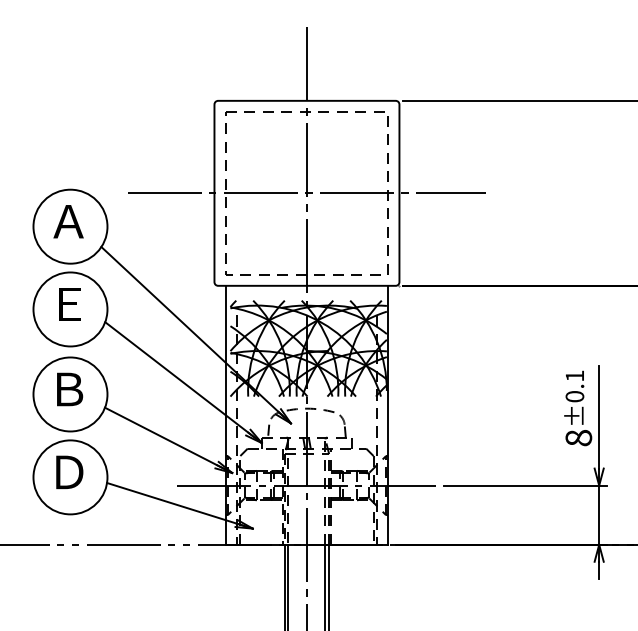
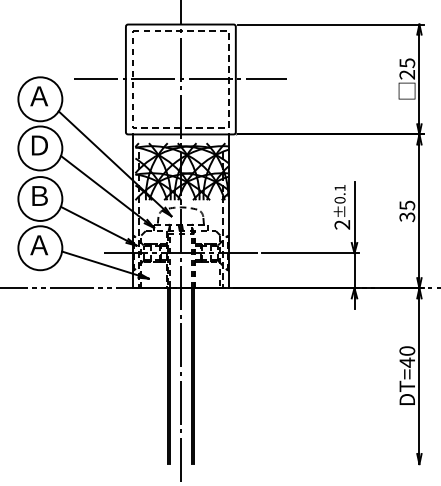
text: (69, 304) -> (39, 145), Ｅ -> Ｄ
text: (578, 437) -> (342, 224), 8 -> 2
text: (69, 472) -> (39, 245), Ｄ -> Ａ

